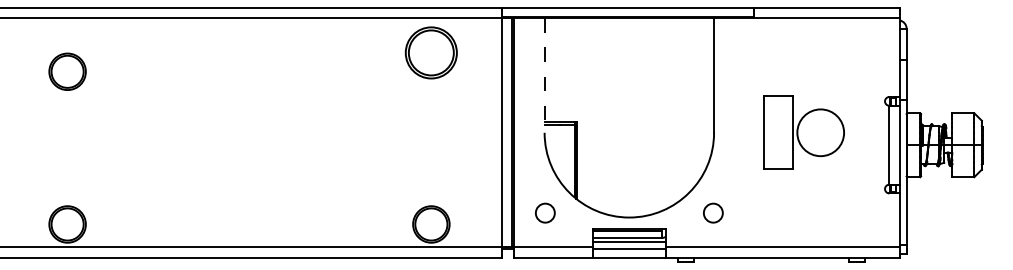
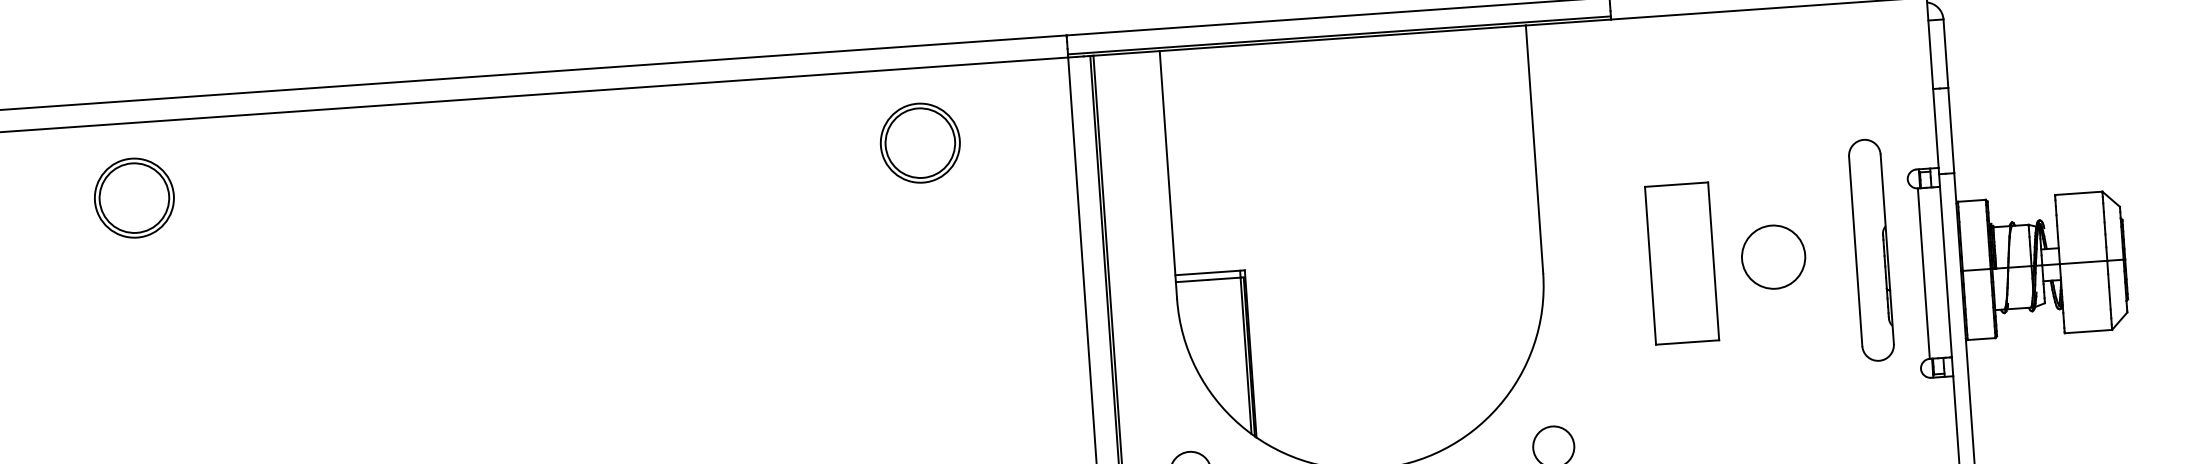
part: (431, 52) -> (920, 142), size x0.71
part: (67, 71) -> (134, 197), moved
line: (544, 75) -> (1168, 175), dashed -> solid
circle: (820, 132) -> (1773, 256), size x0.62
part: (865, 132) -> (1870, 249), added

